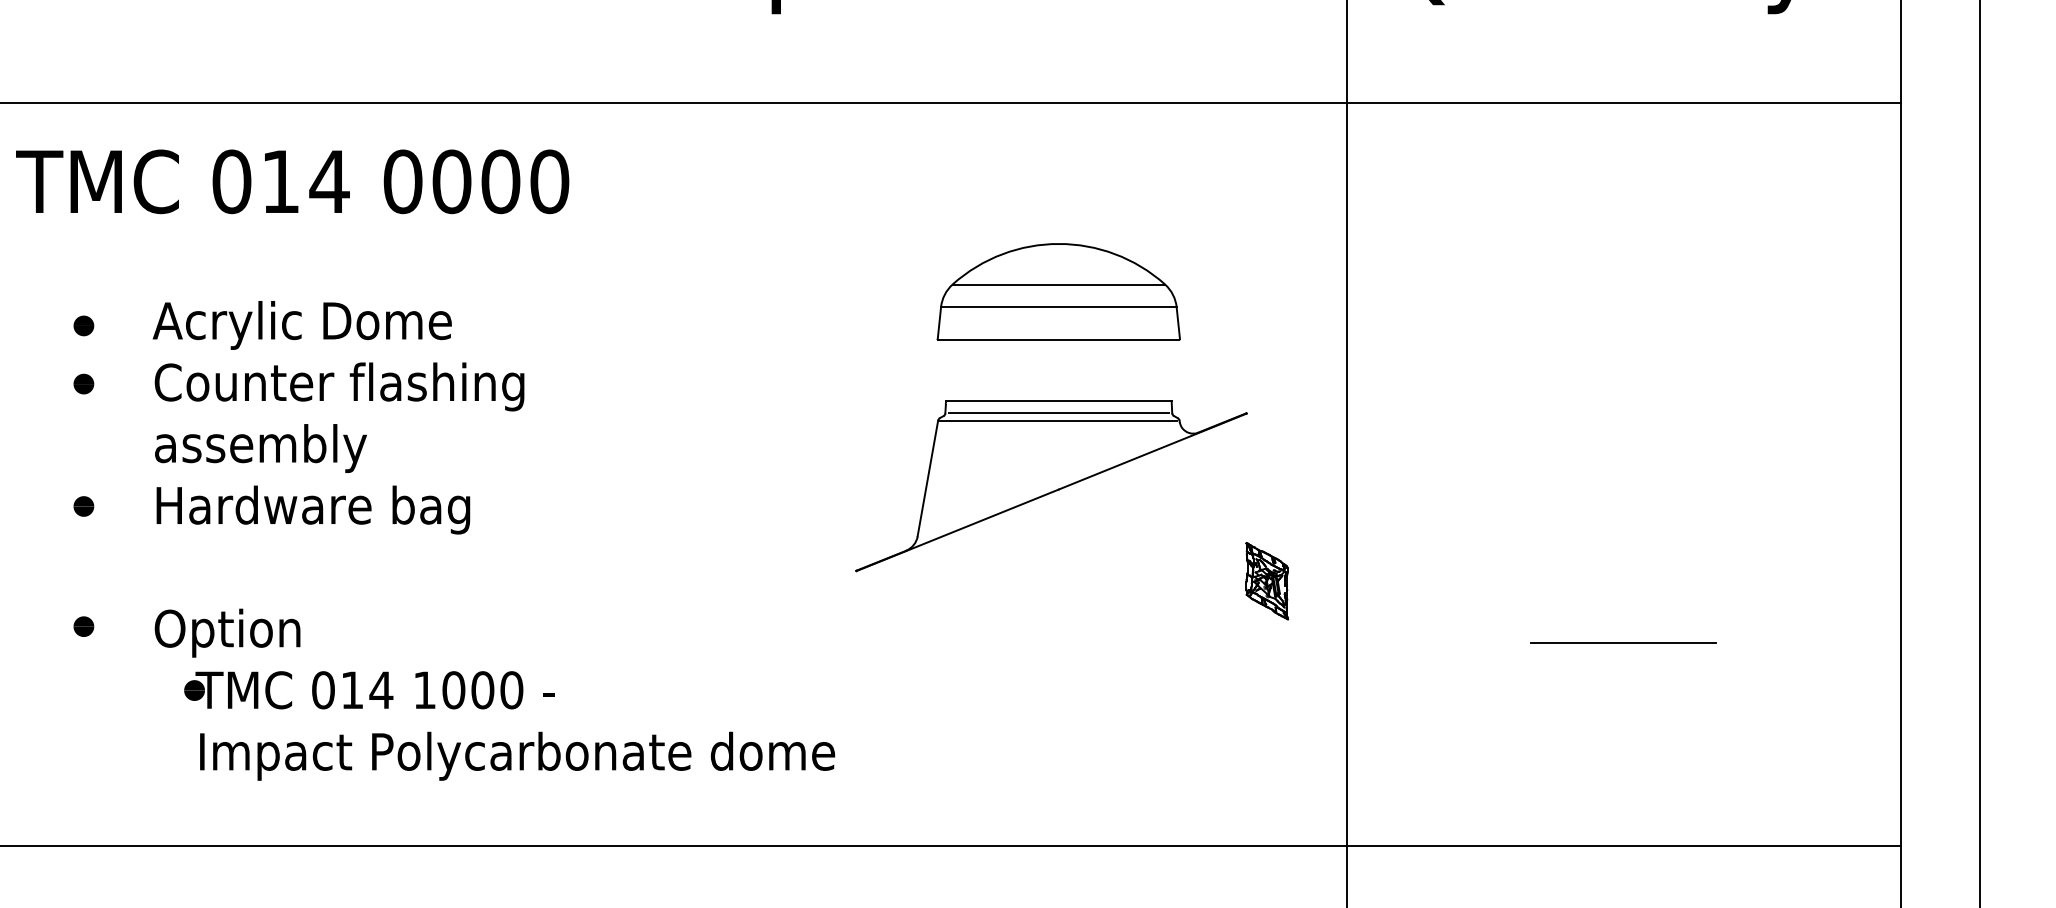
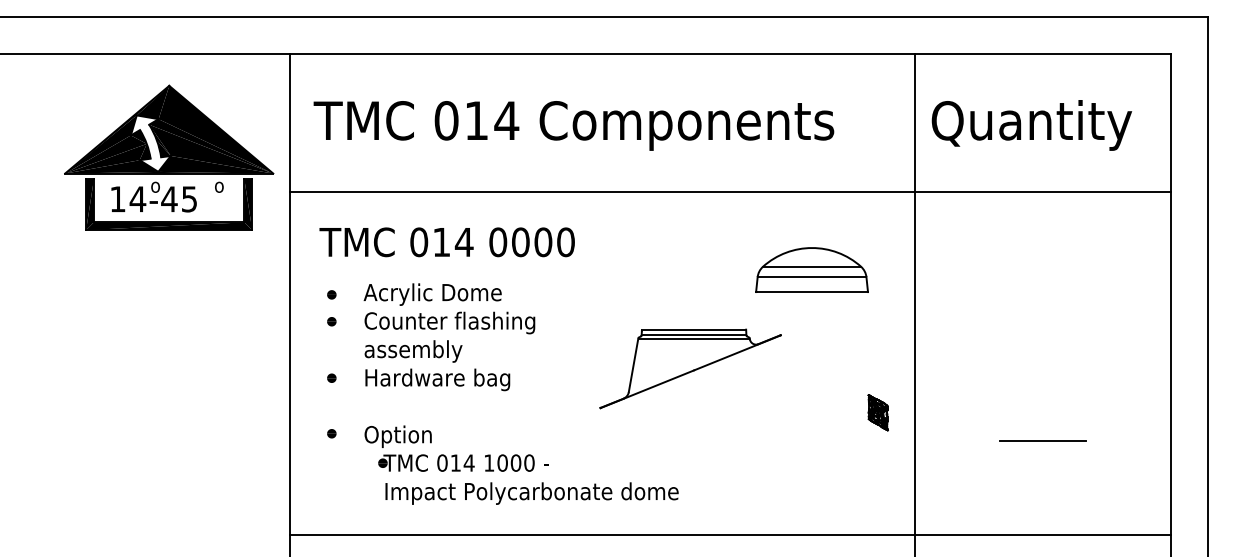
text: (291, 182) -> (446, 242), moved
part: (1057, 290) -> (811, 269), moved
part: (1051, 485) -> (690, 368), moved

